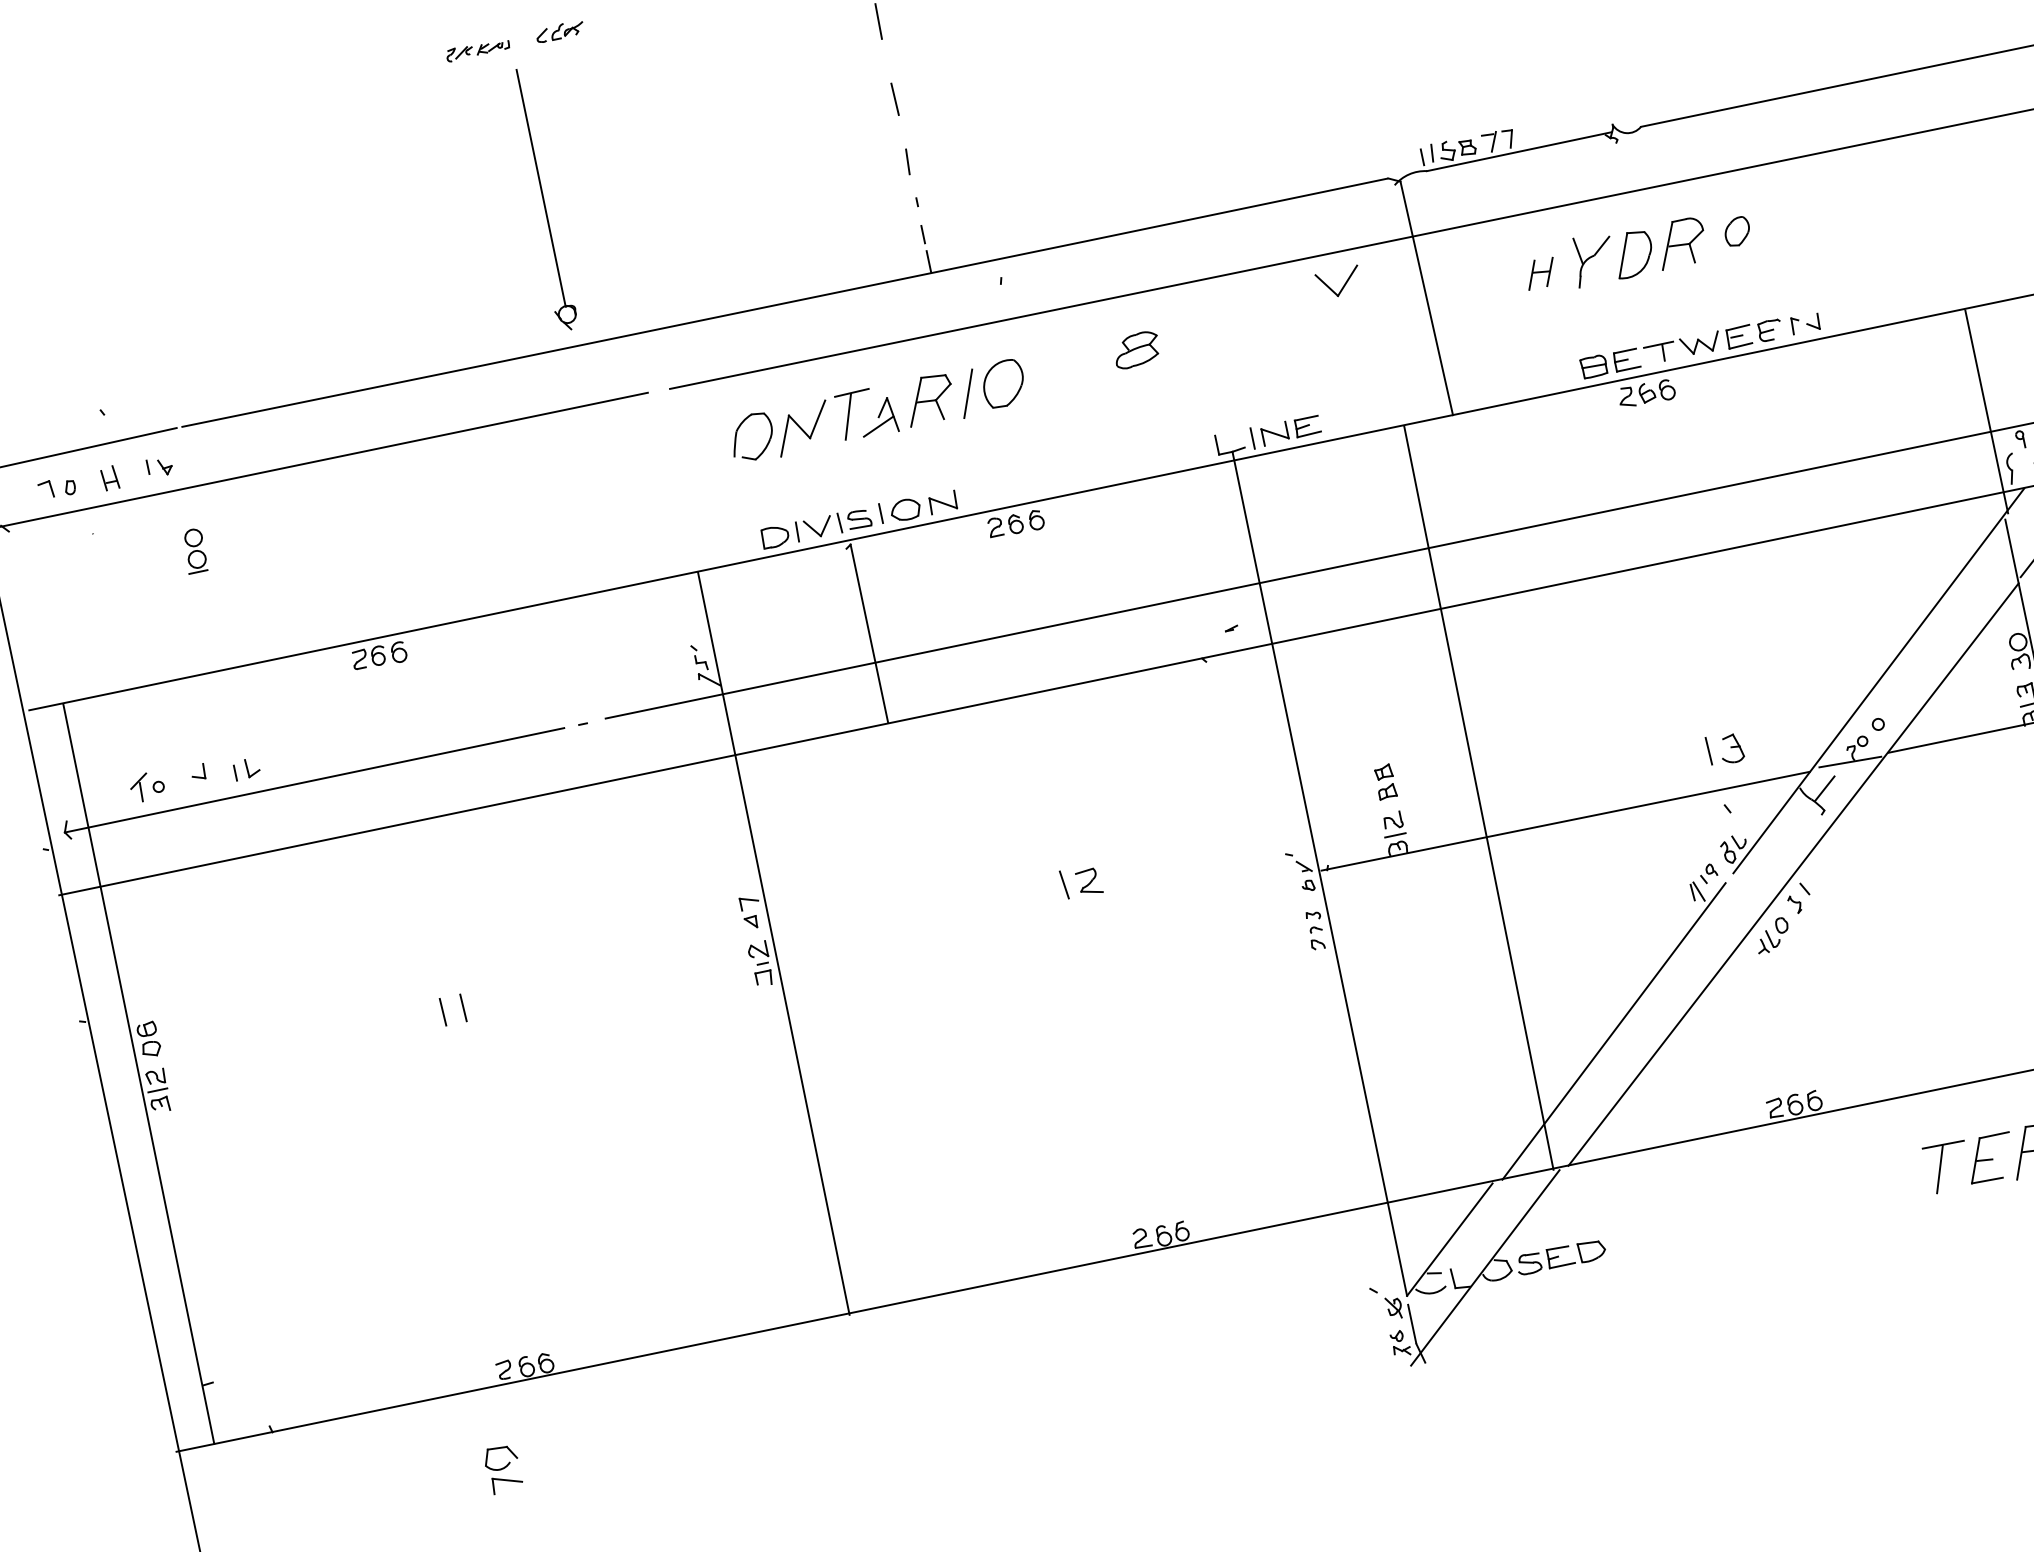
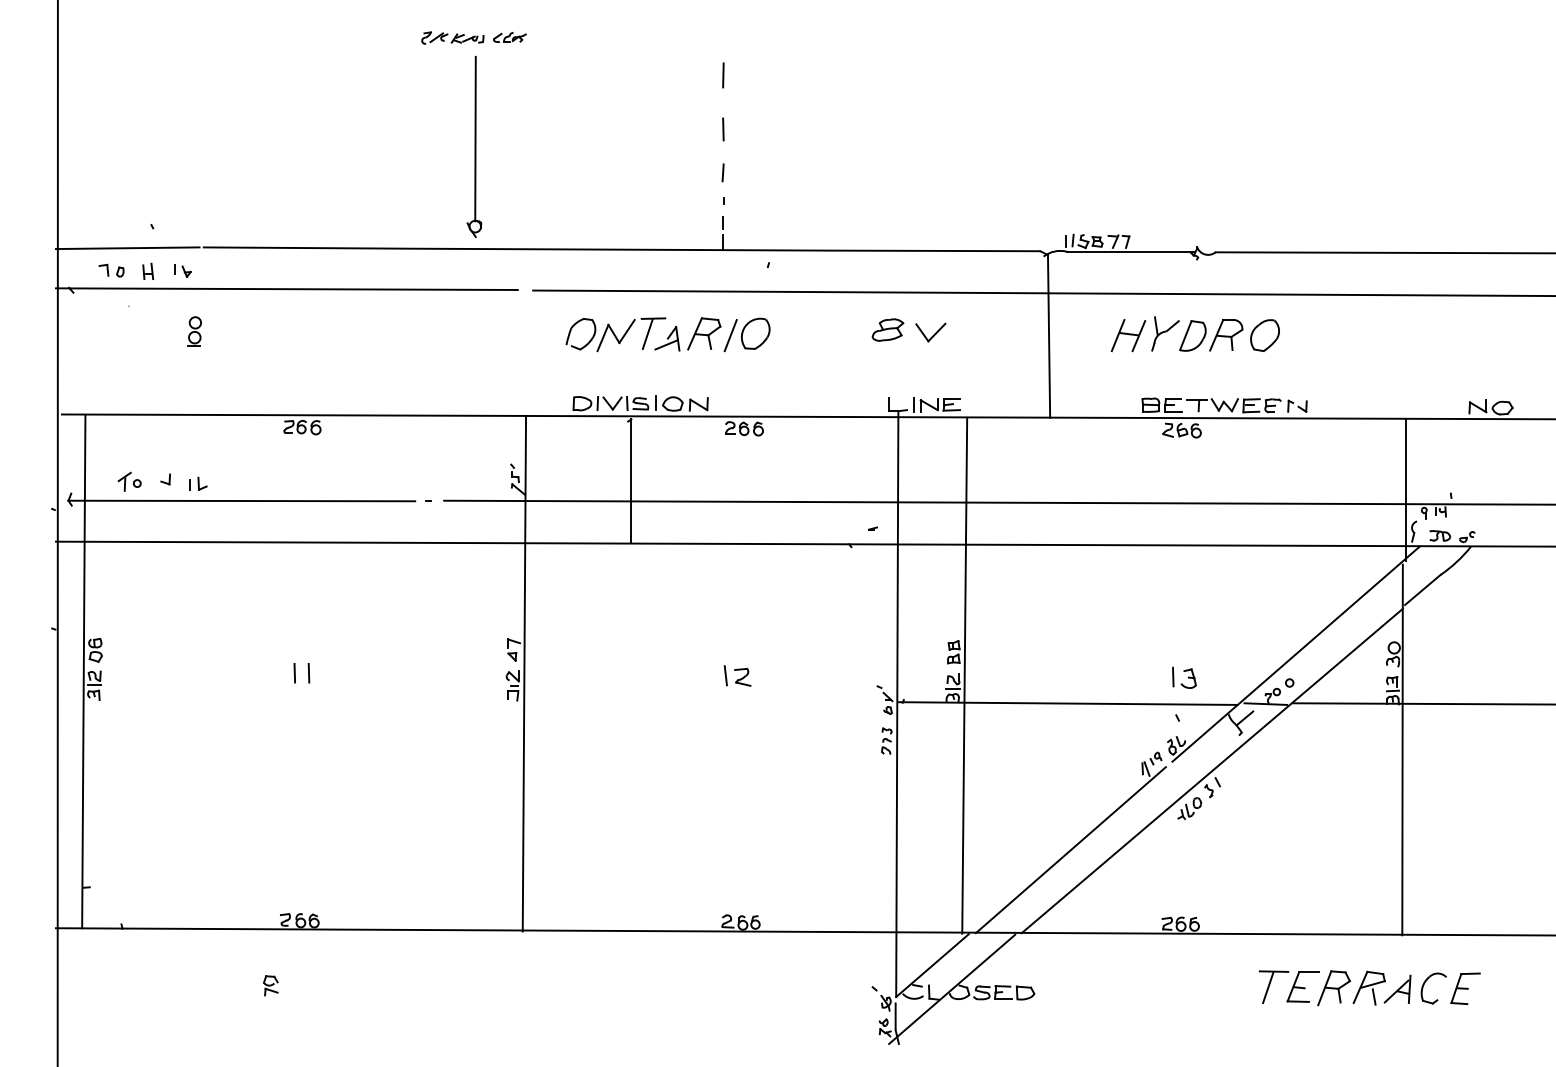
part: (477, 49) -> (452, 37), size x1.43
part: (1736, 231) -> (1264, 335), size x1.67
part: (1540, 273) -> (1128, 335), size x1.67
part: (1338, 282) -> (930, 332), moved
part: (1135, 349) -> (887, 329), moved
line: (1478, 797) -> (964, 675), moved
part: (502, 1469) -> (270, 985), size x0.62

